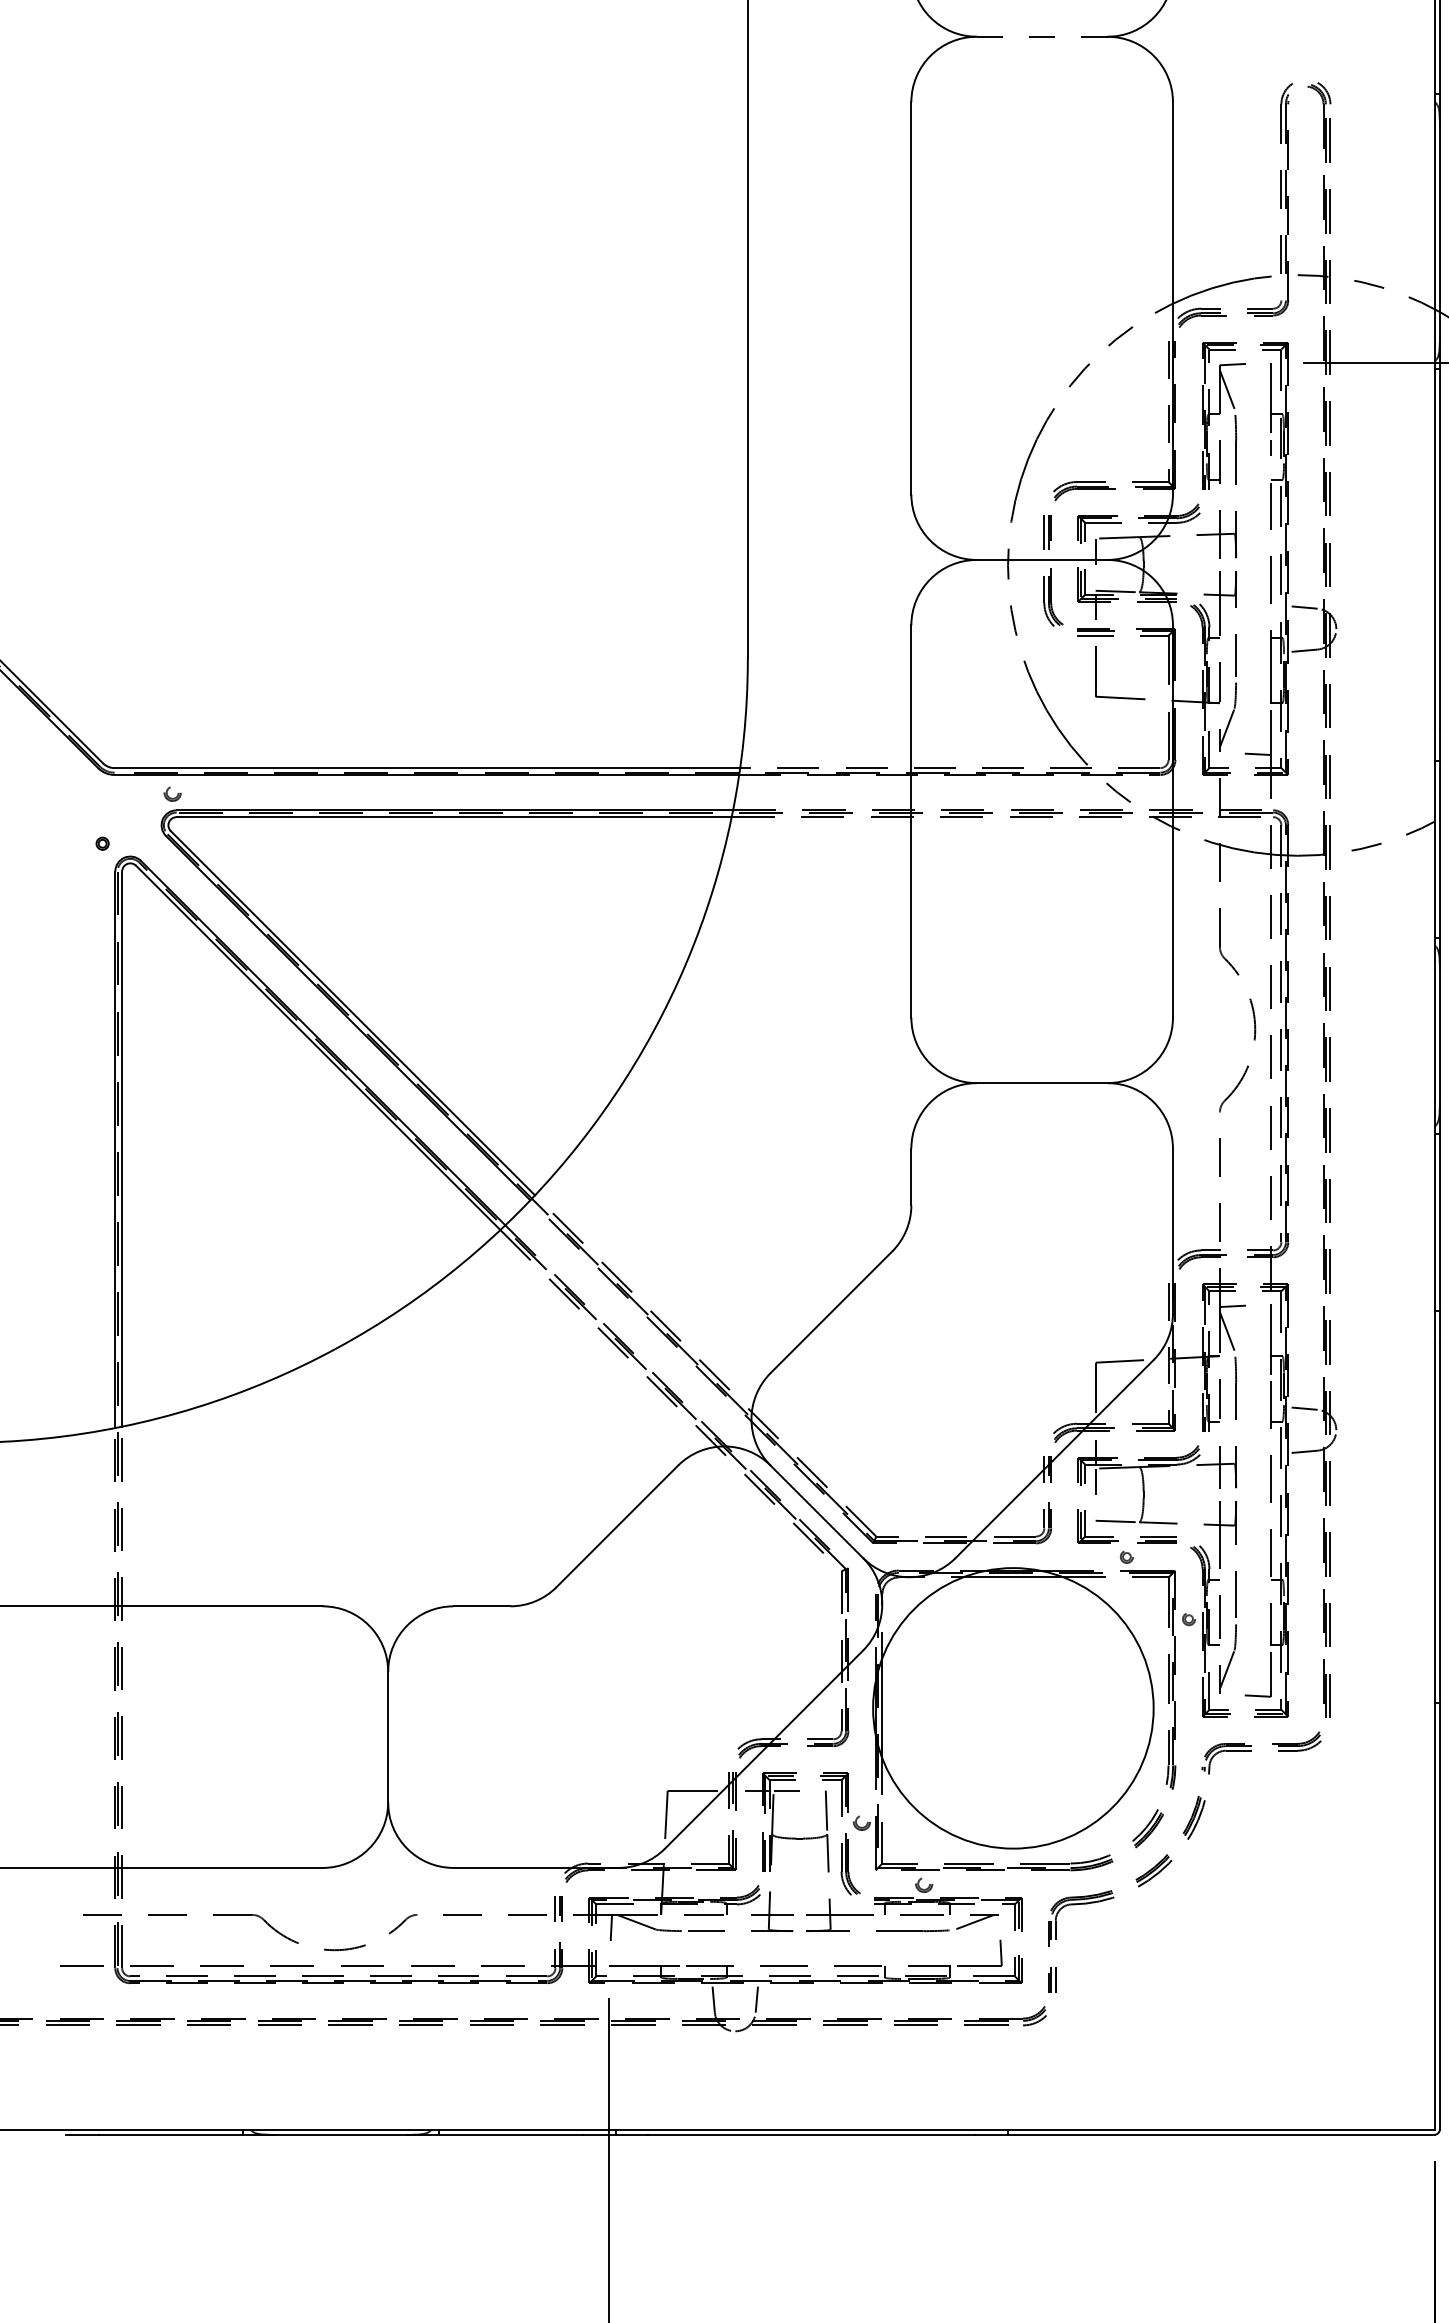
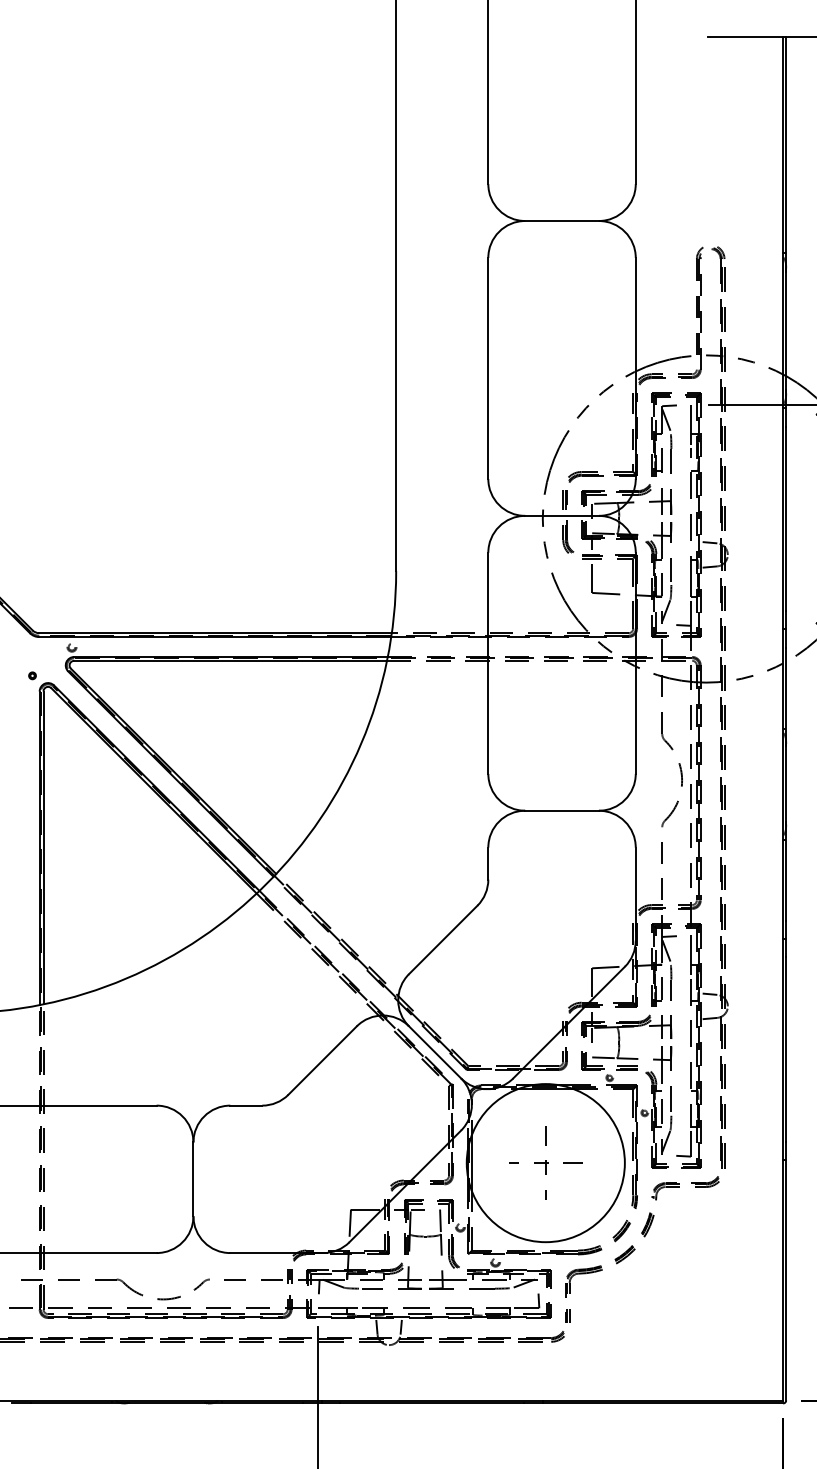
line: (1042, 37) -> (562, 221), dashed -> solid
part: (1012, 1707) -> (545, 1162), added

